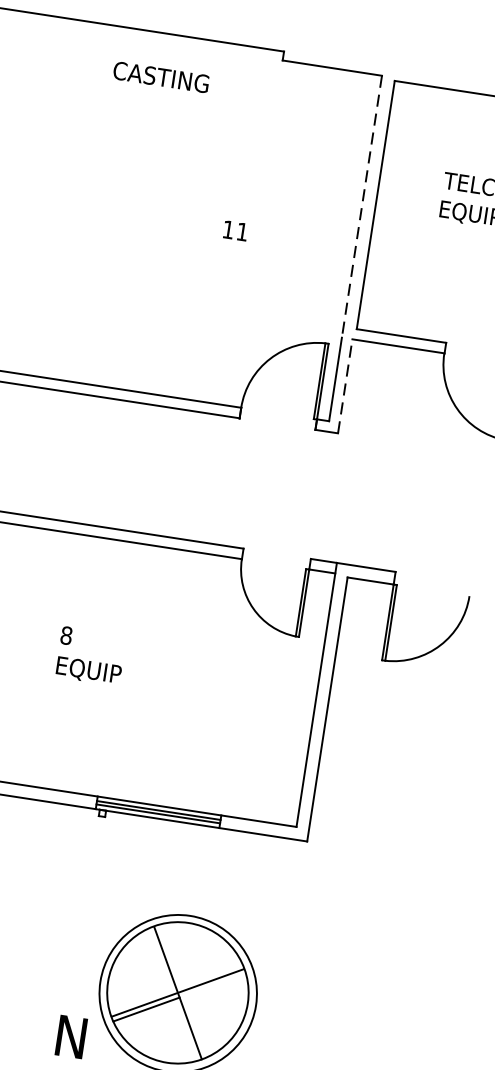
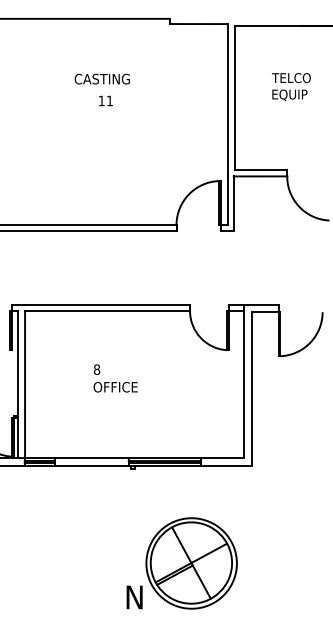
text: (160, 75) -> (101, 78), moved
line: (361, 207) -> (227, 100), dashed -> solid
text: (234, 229) -> (105, 100), moved
line: (344, 385) -> (233, 203), dashed -> solid
text: (93, 671) -> (115, 387), EQUIP -> OFFICE

